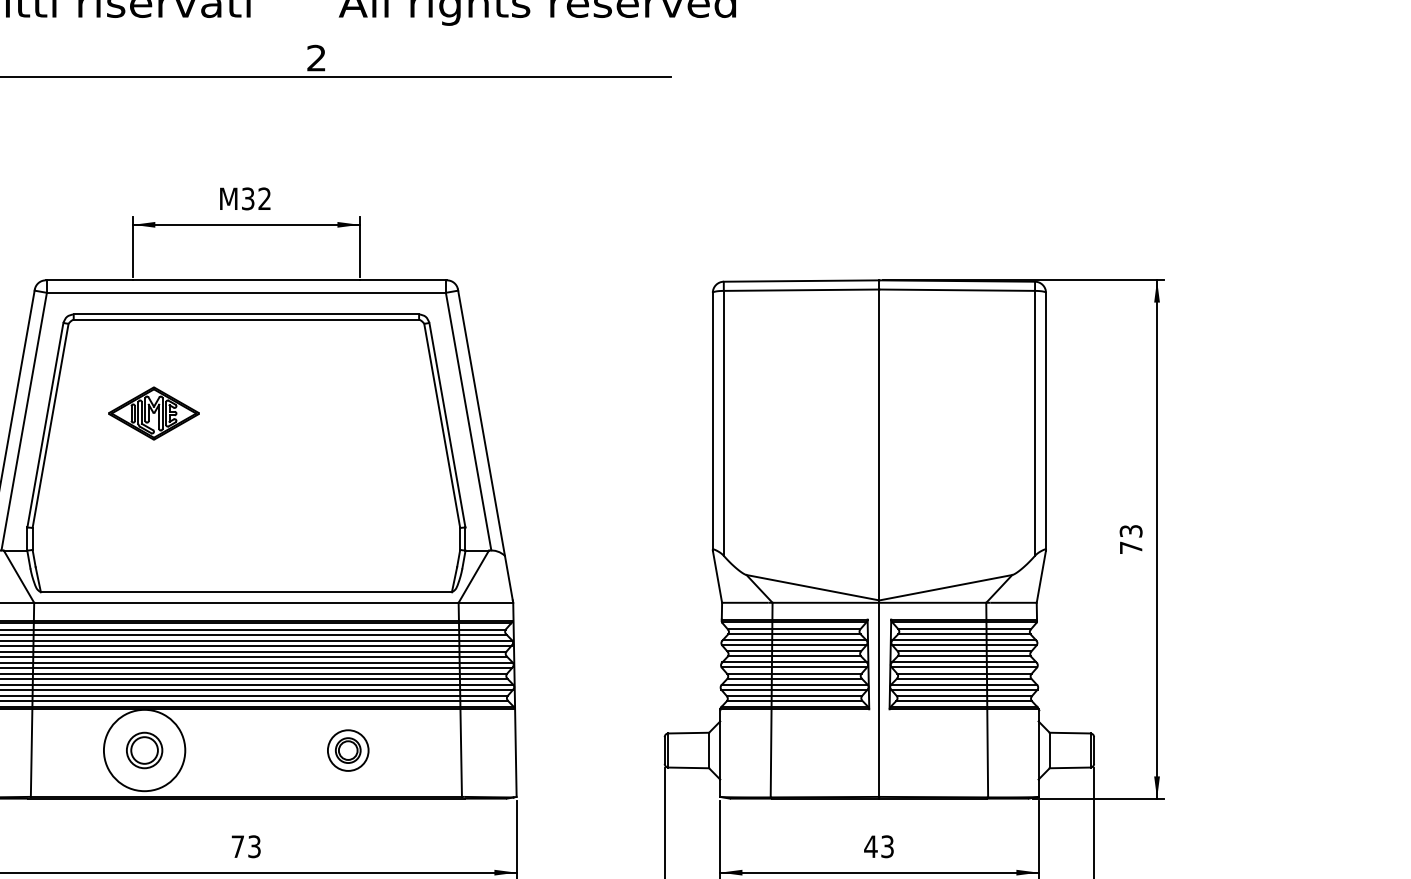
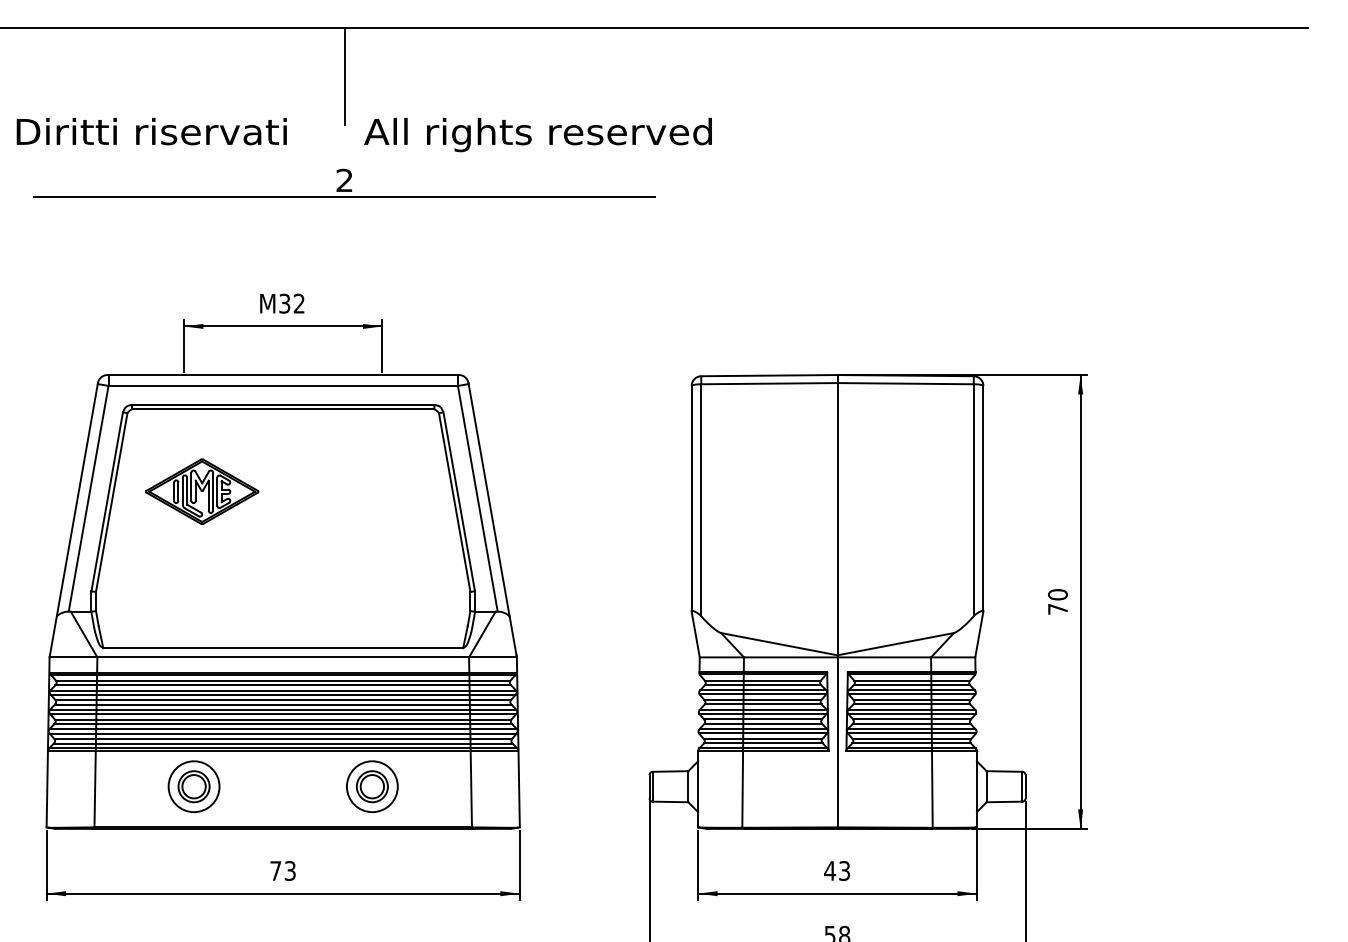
part: (154, 413) -> (202, 491), size x1.43
text: (1130, 530) -> (1057, 594), 73 -> 70
circle: (143, 750) -> (193, 786), size x0.71
part: (348, 750) -> (372, 786), size x1.43

